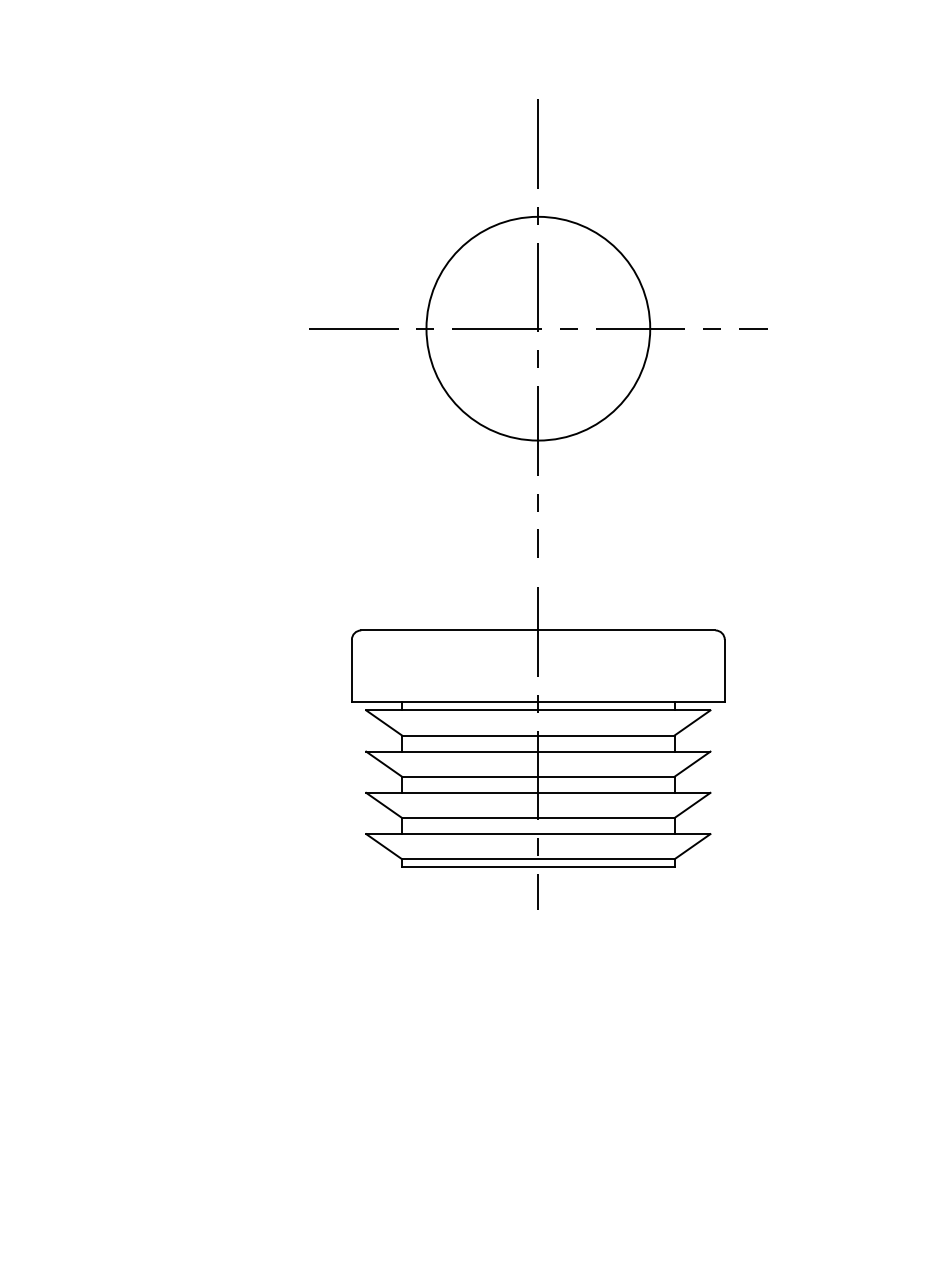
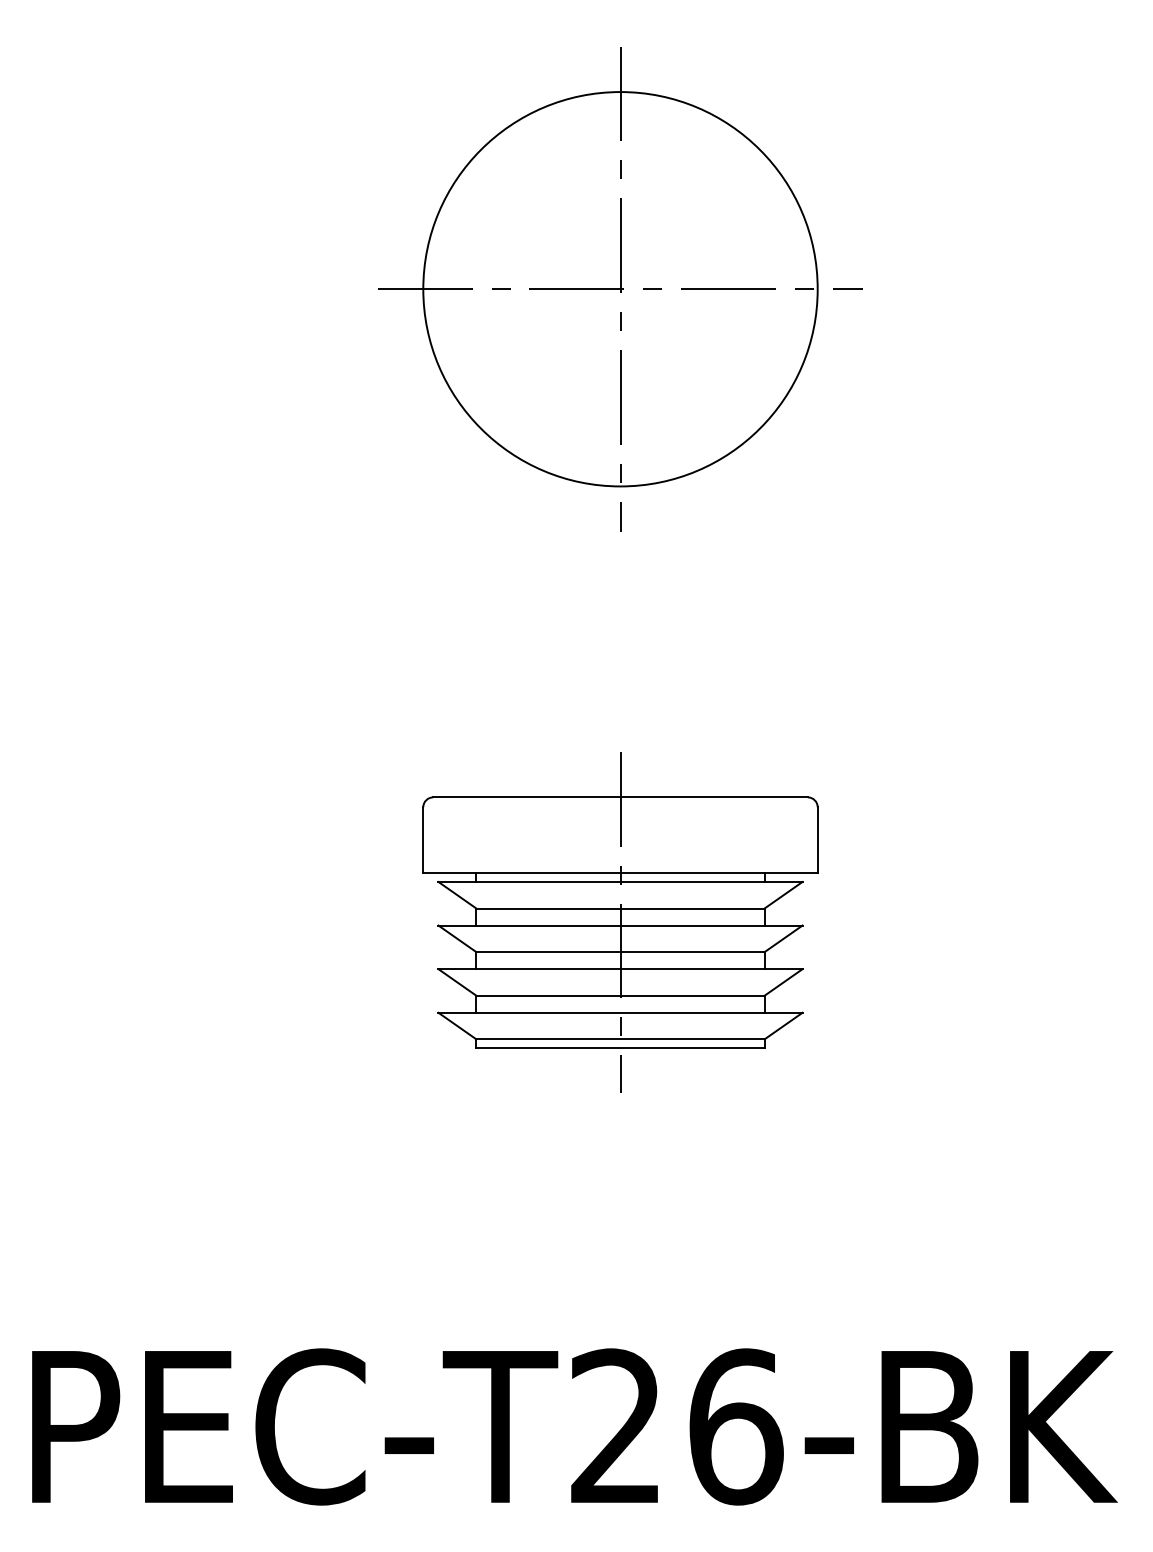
circle: (538, 328) -> (620, 289), size x1.67
part: (538, 748) -> (620, 922), moved

